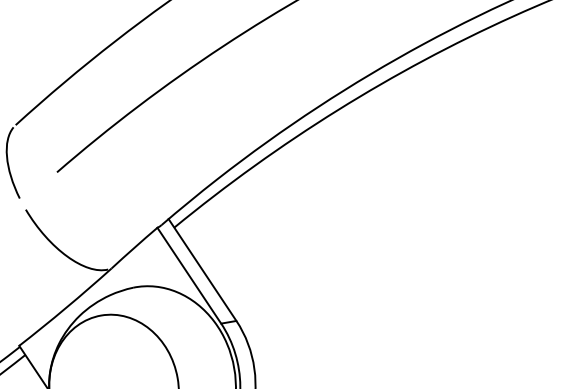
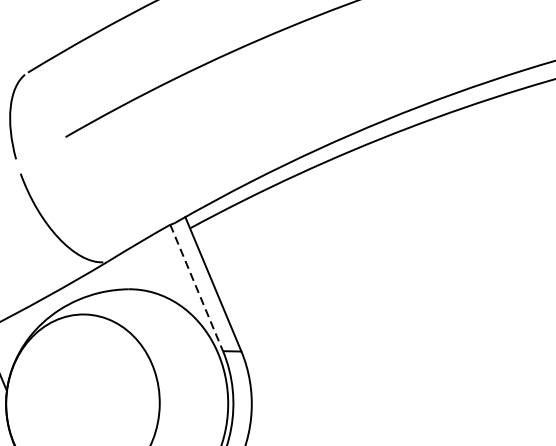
line: (189, 275) -> (196, 287), solid -> dashed

